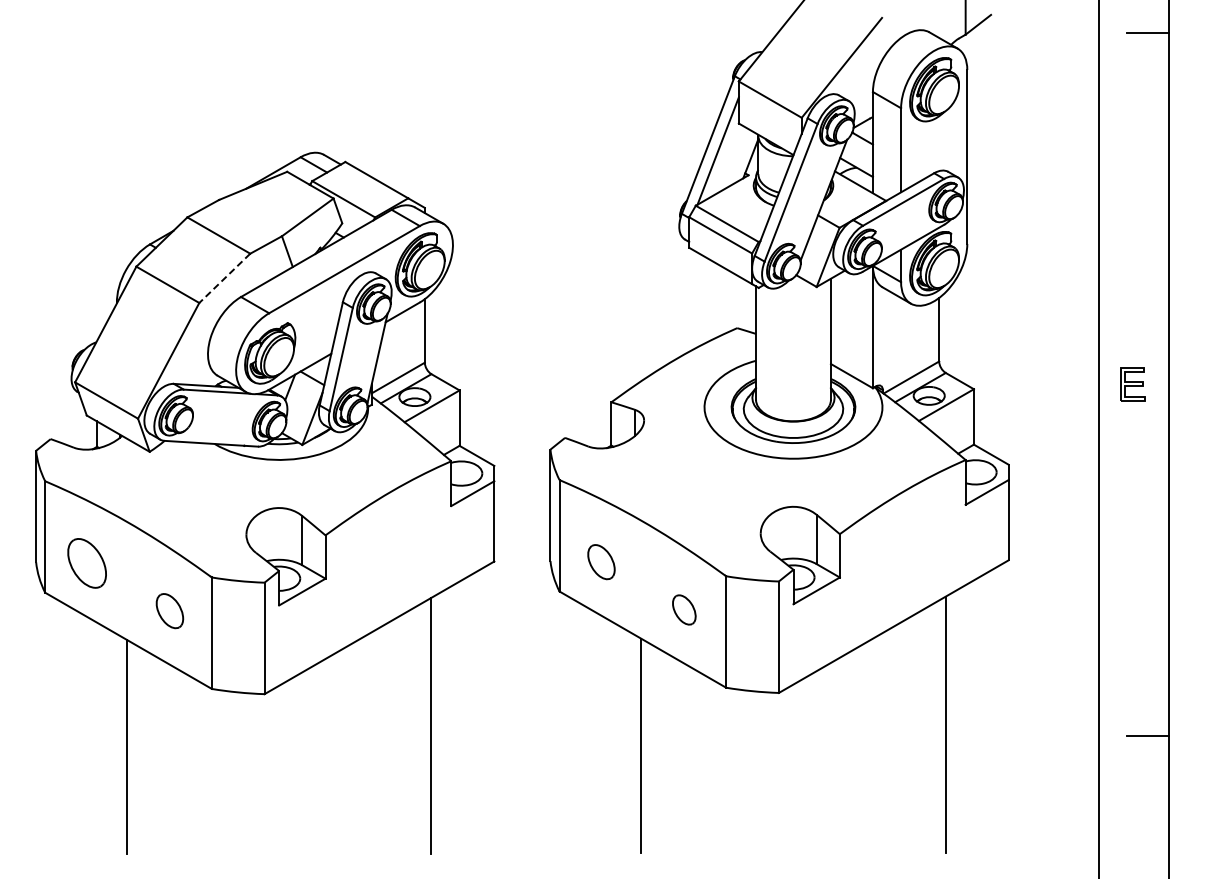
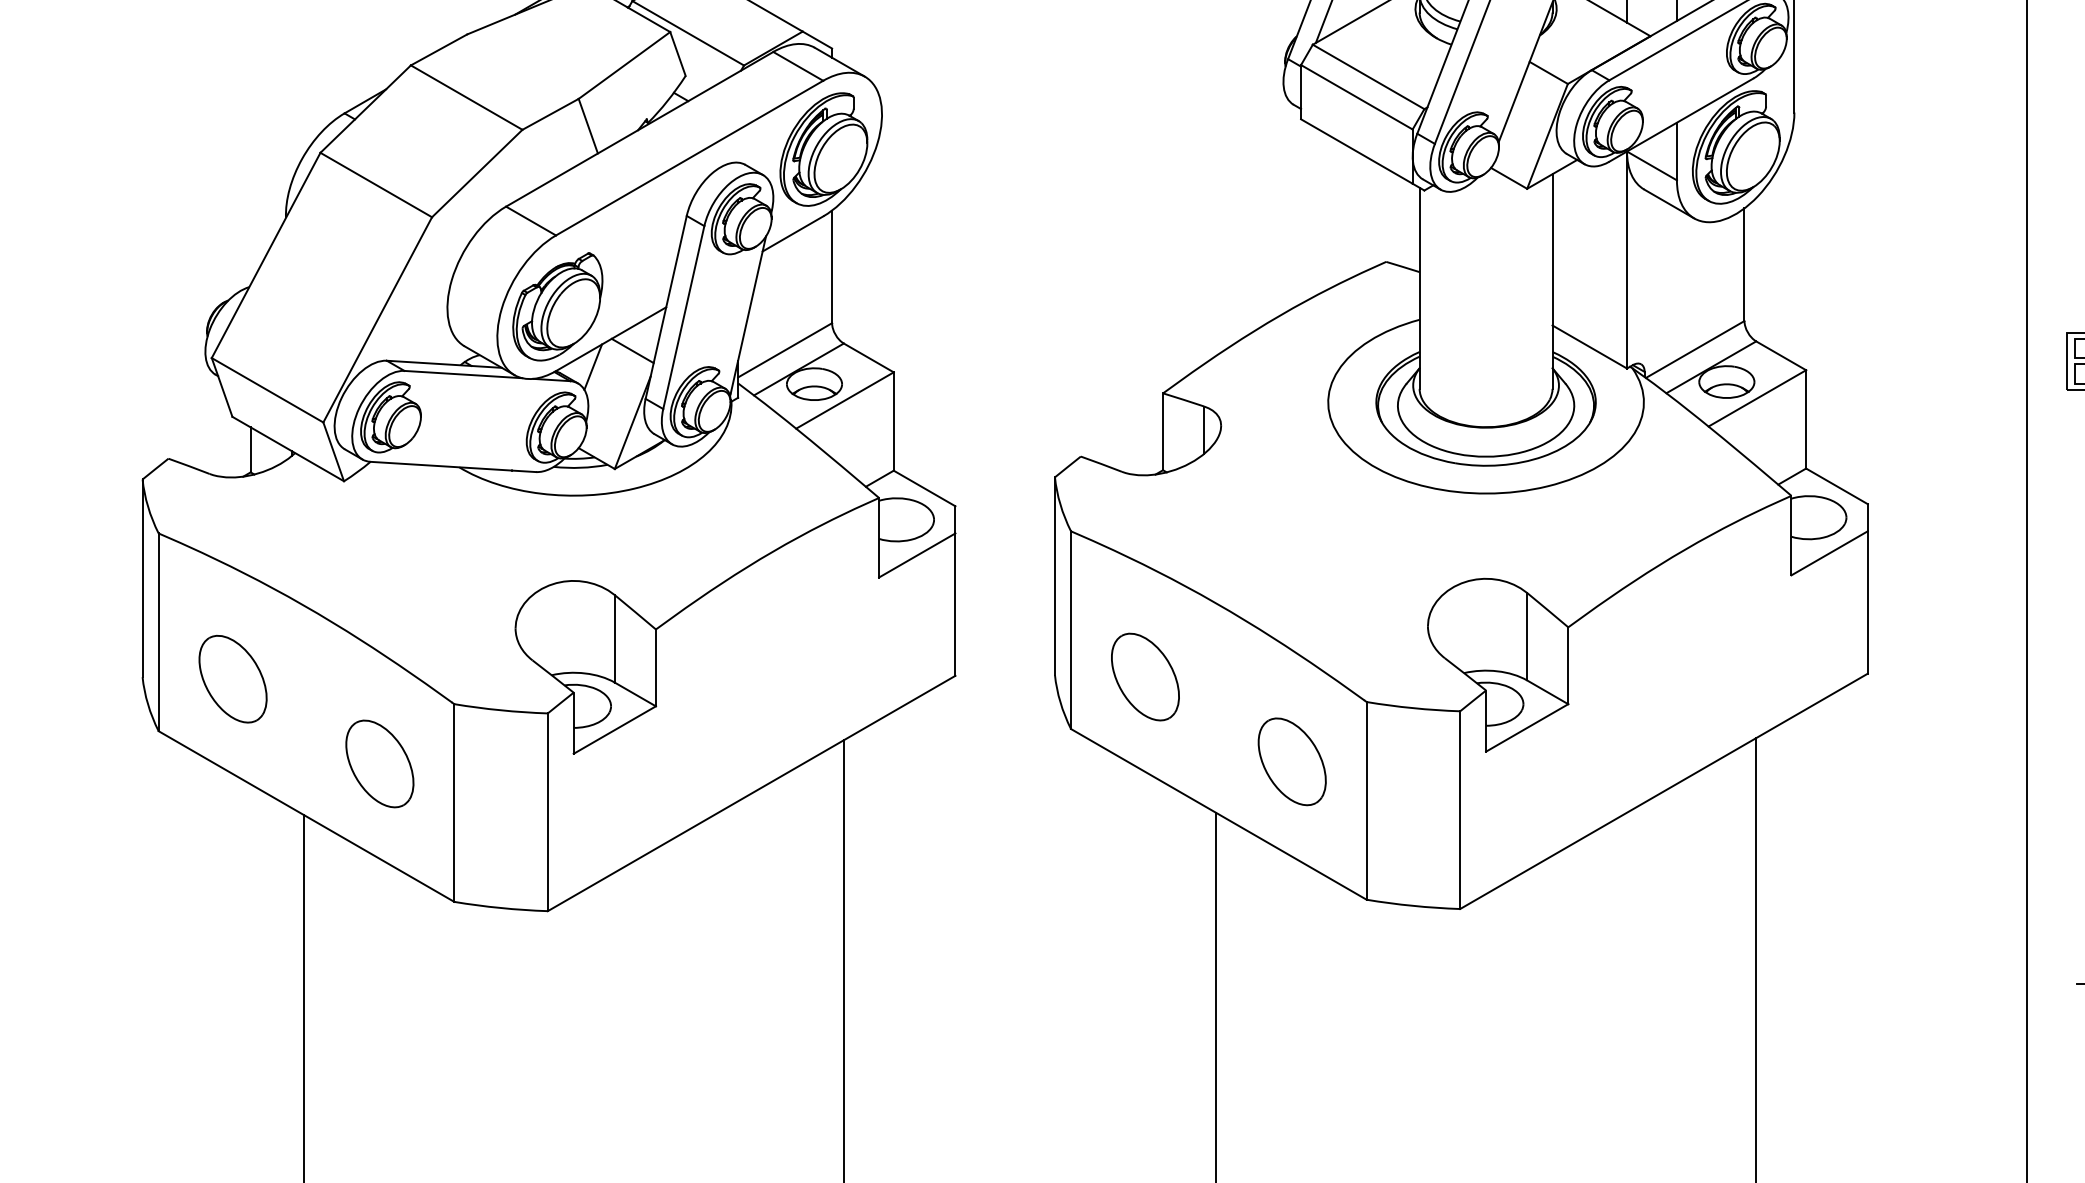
line: (224, 278) -> (476, 173), dashed -> solid
part: (601, 561) -> (1145, 675), size x1.43
part: (684, 609) -> (1292, 760), size x1.67
part: (169, 610) -> (379, 762), size x1.43

